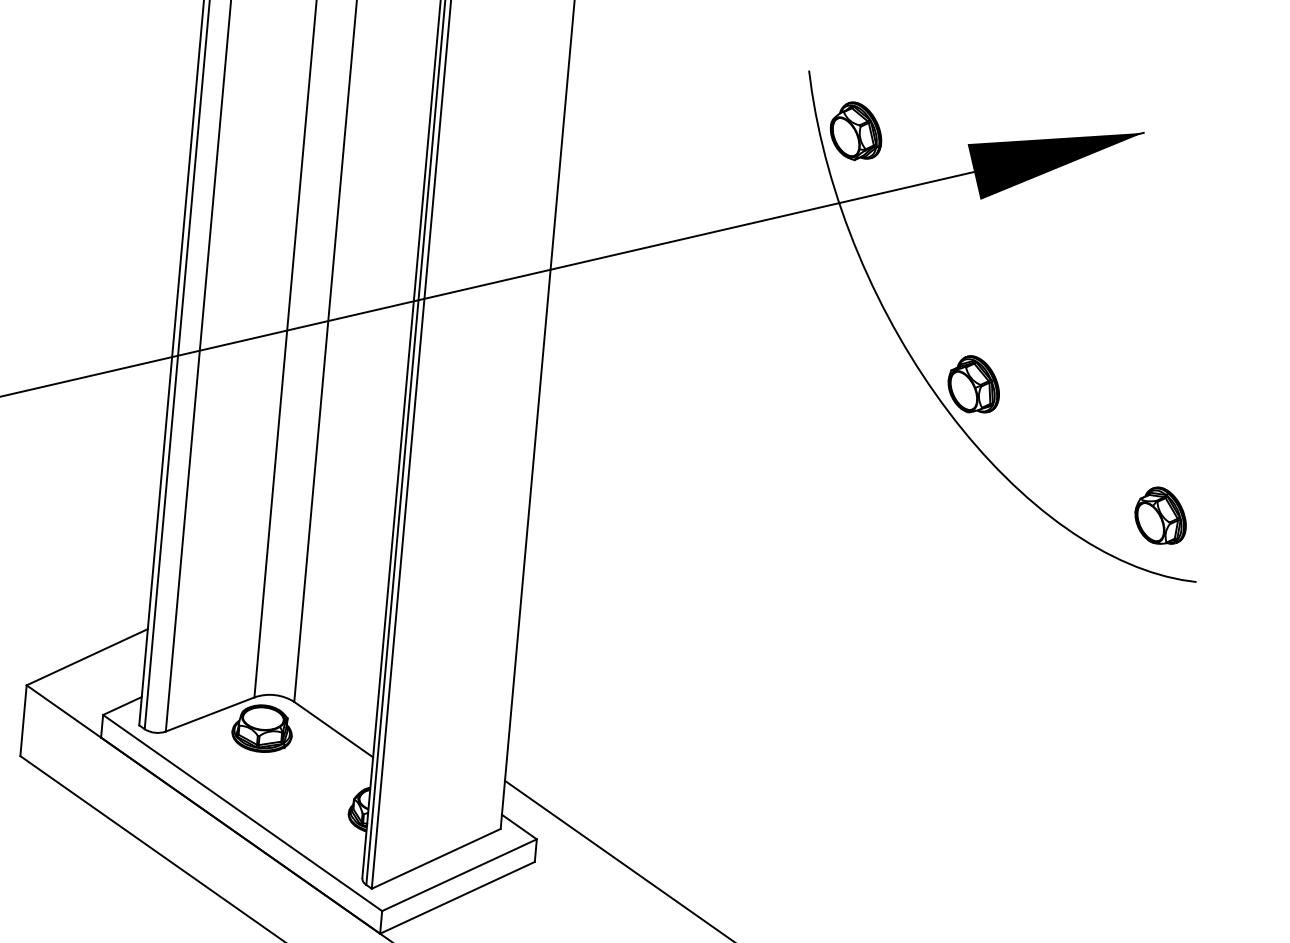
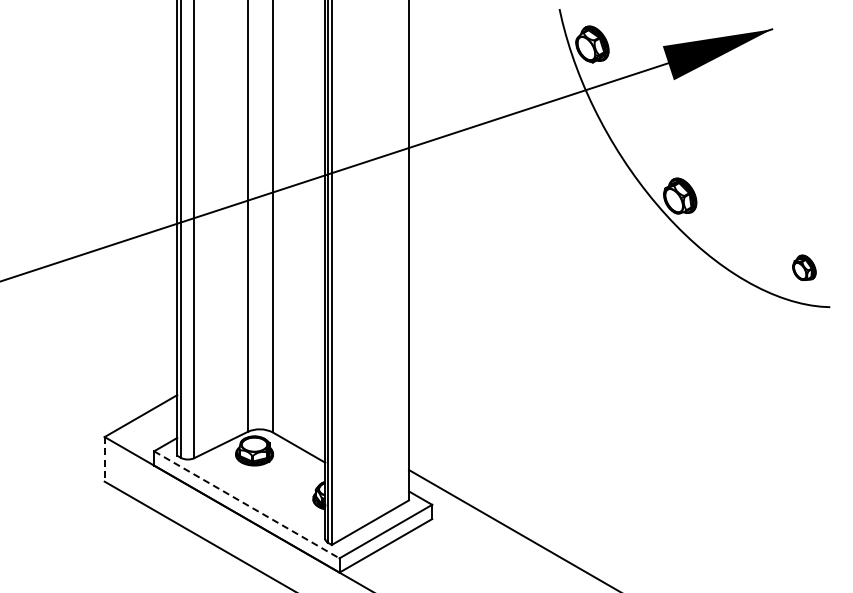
part: (1161, 515) -> (804, 267), size x0.7
line: (23, 720) -> (104, 459), solid -> dashed
line: (243, 814) -> (247, 505), solid -> dashed

